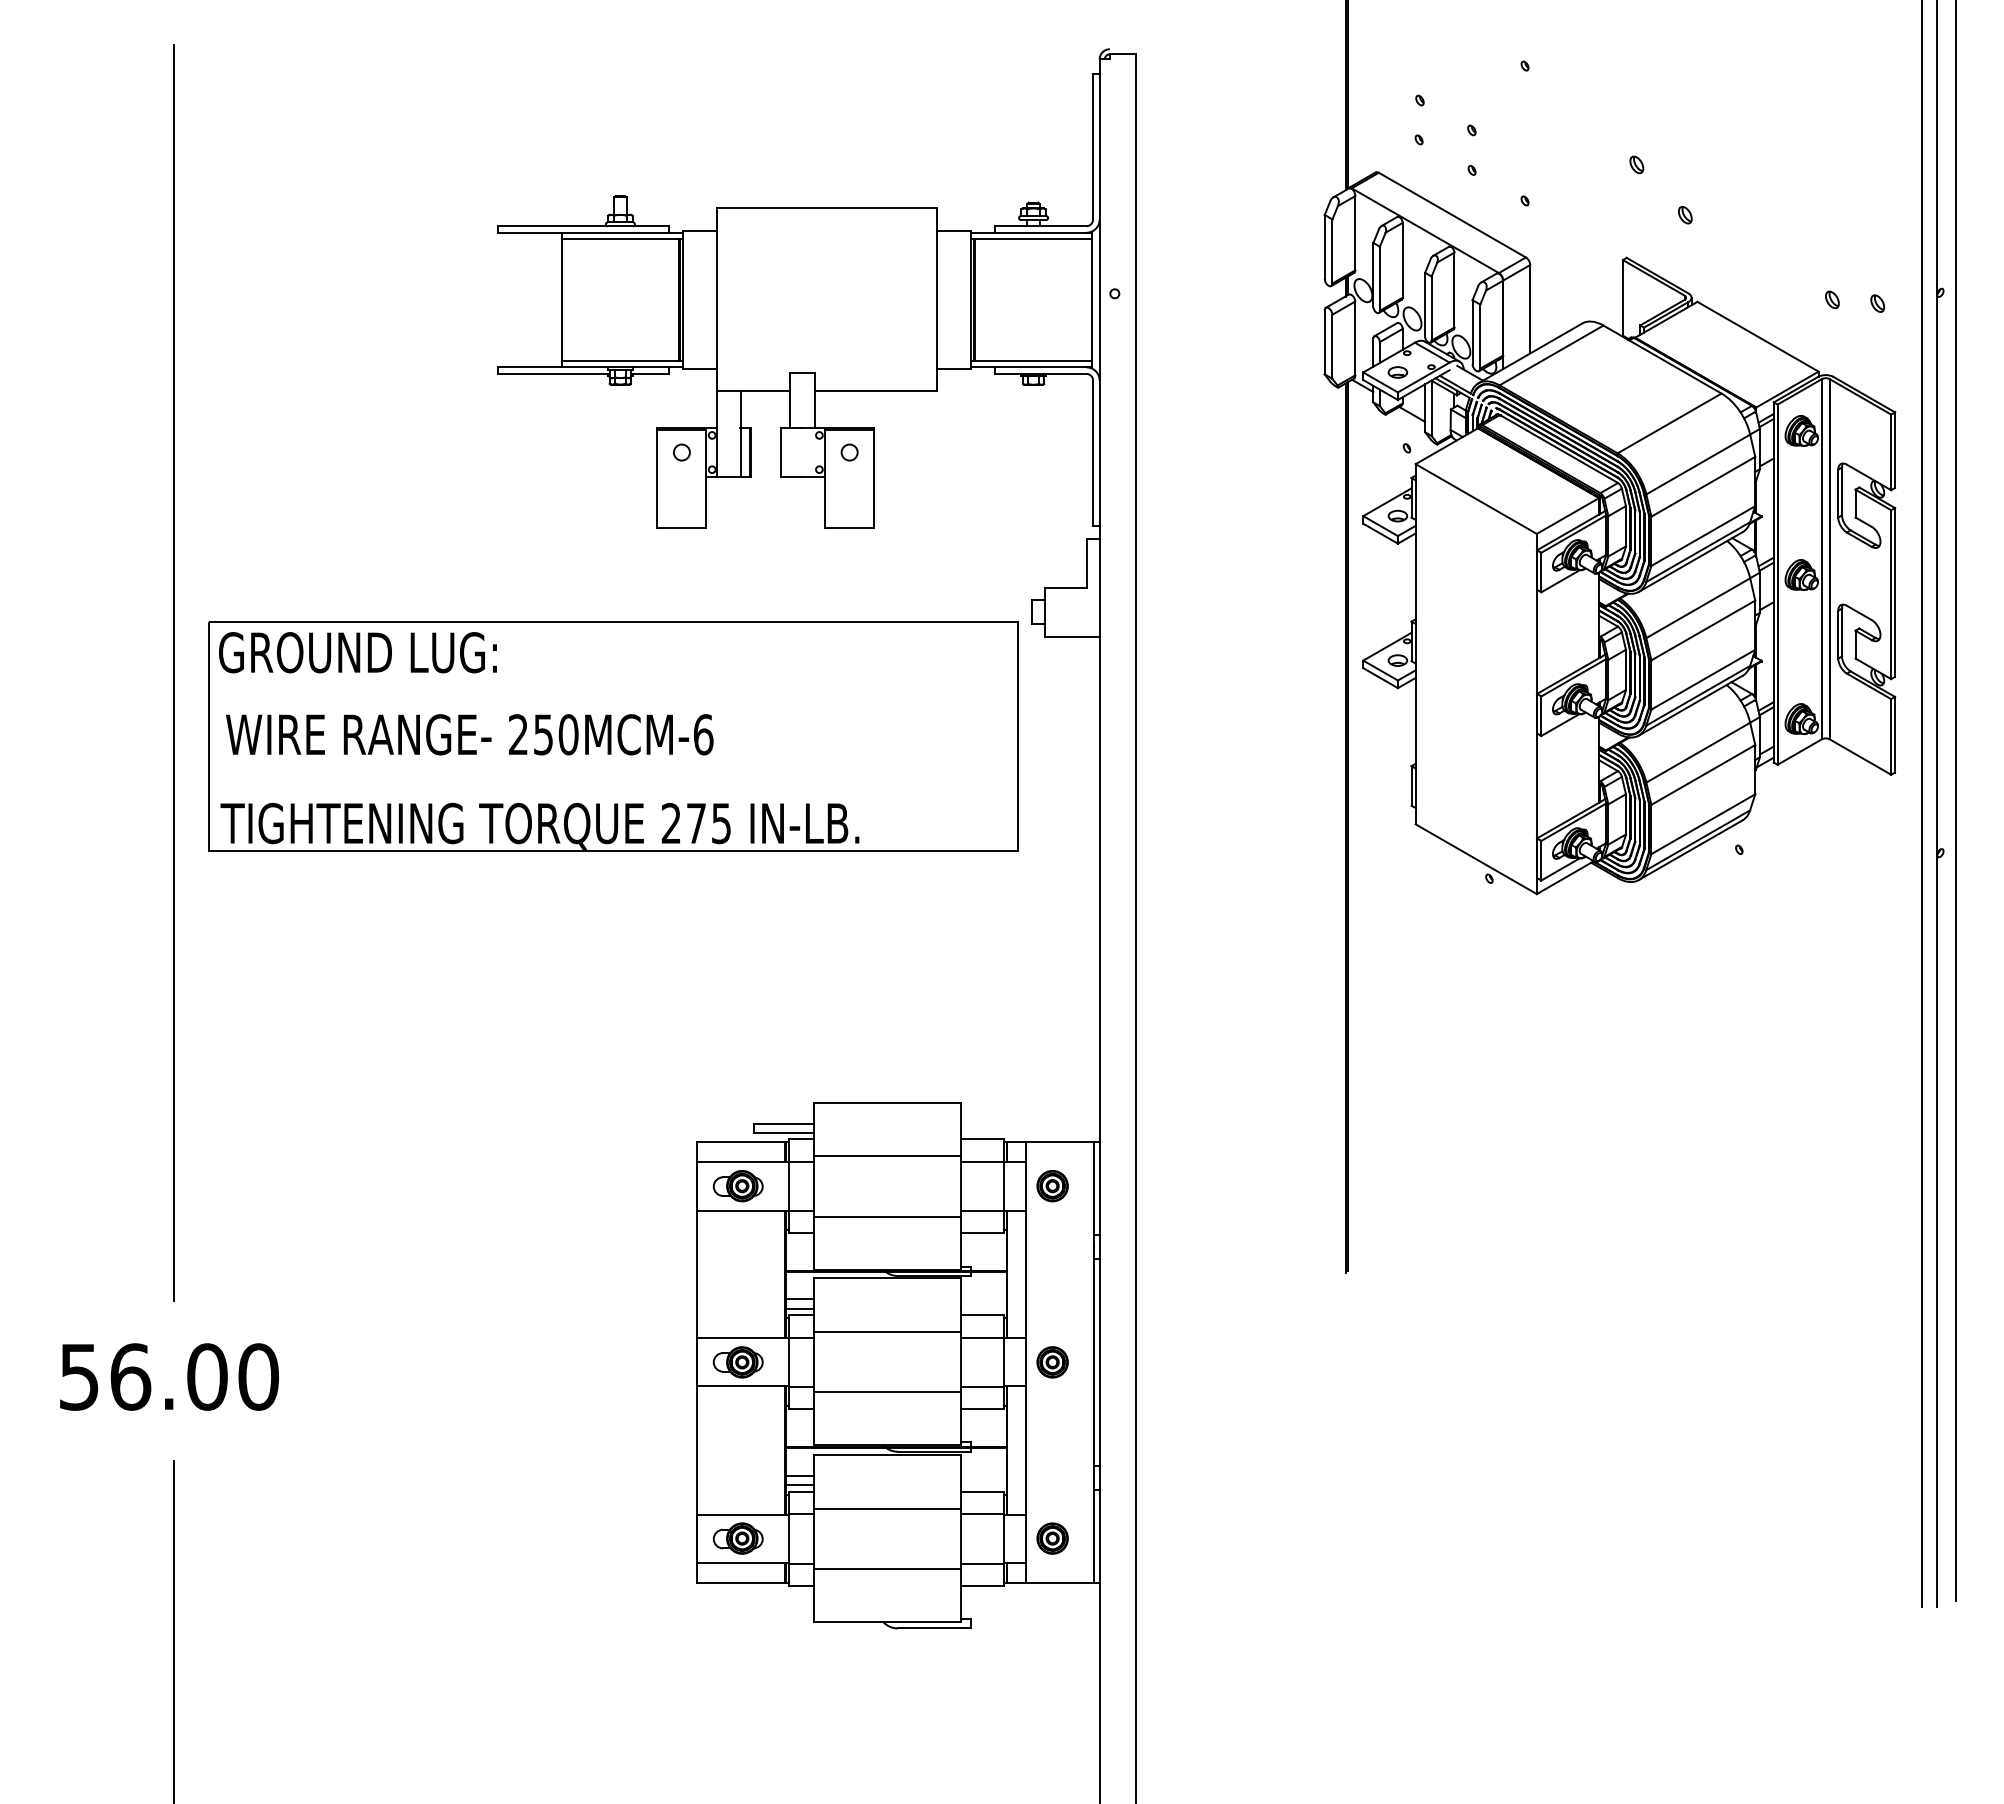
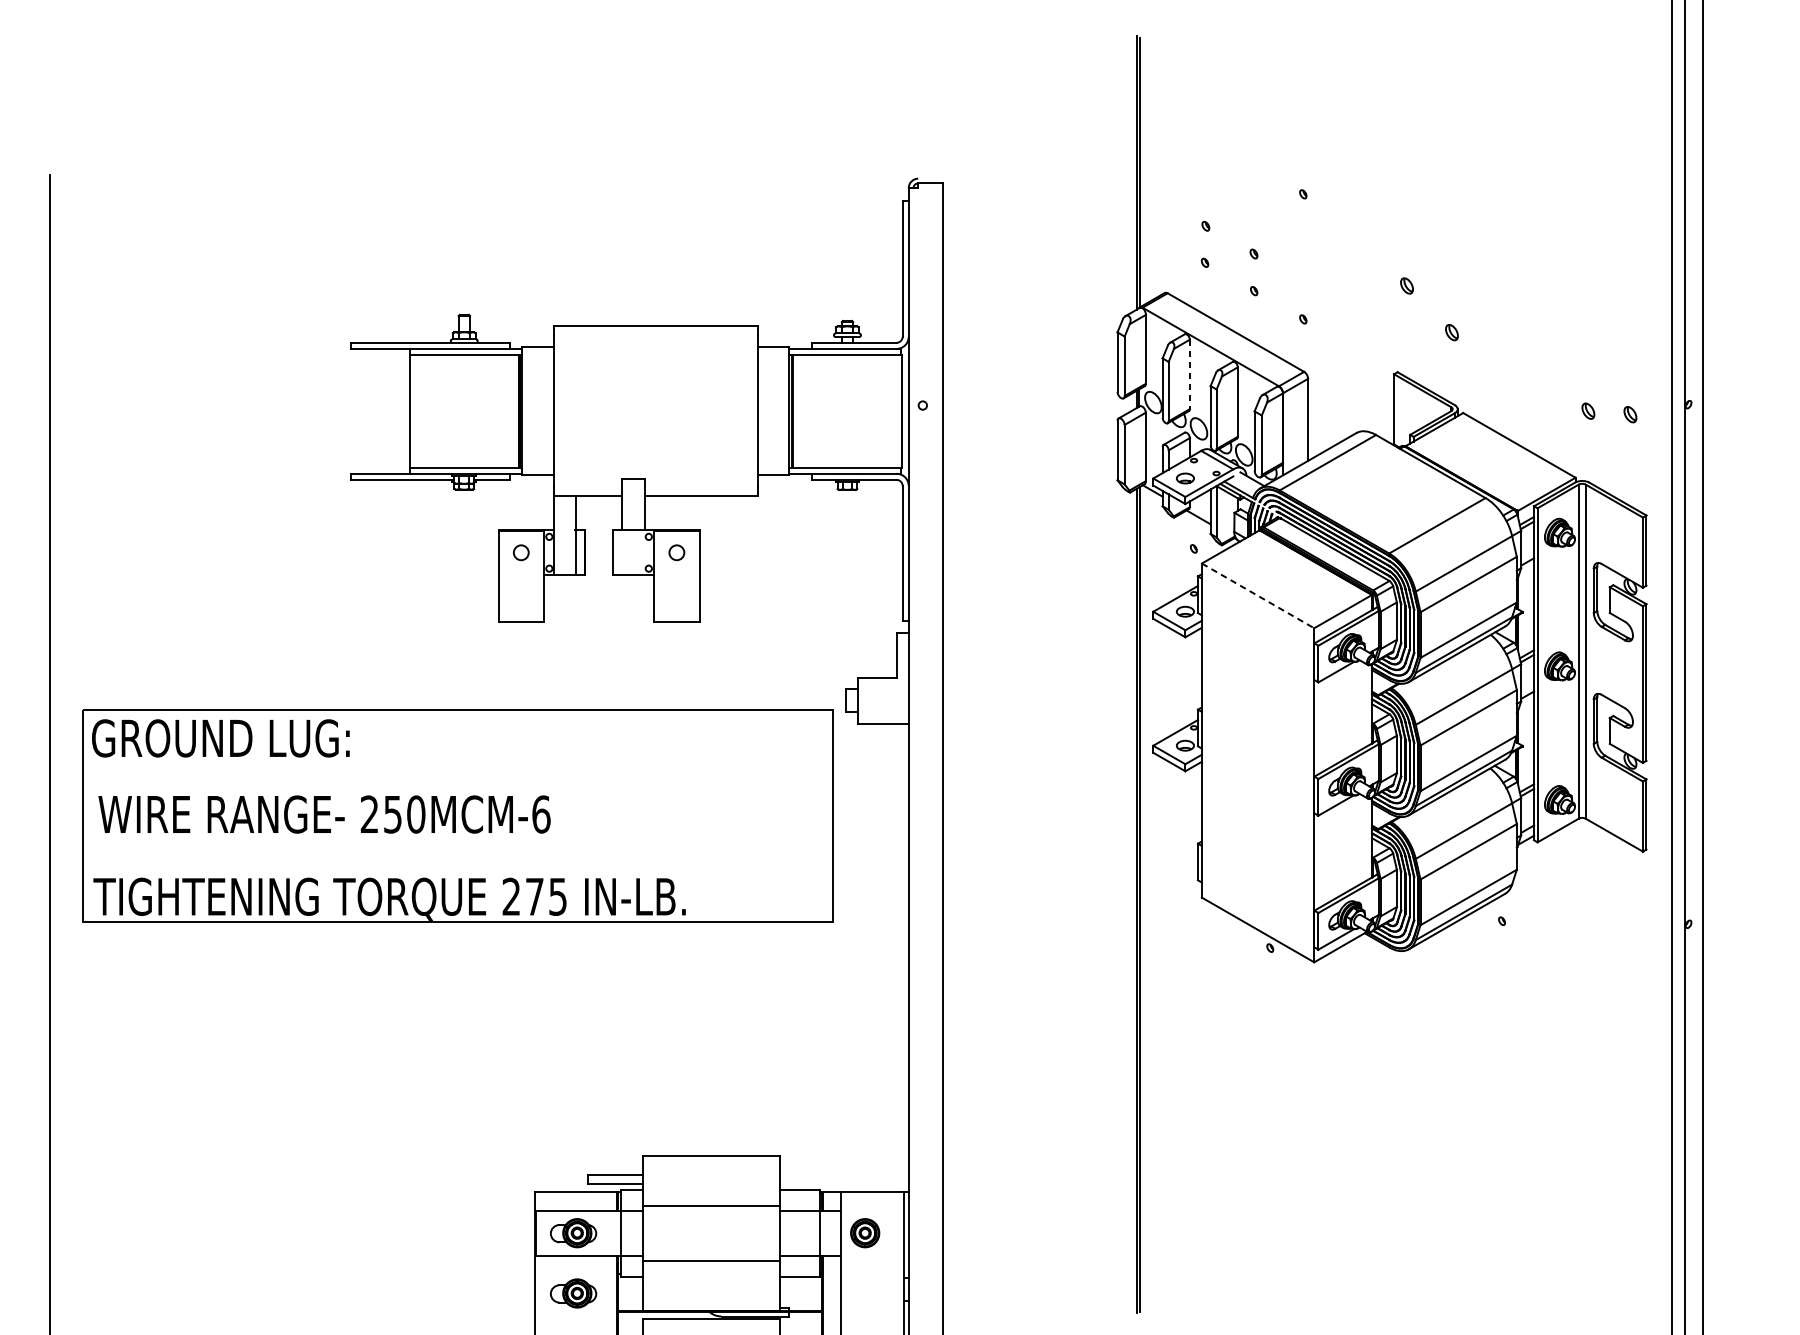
line: (1402, 260) -> (1189, 374), solid -> dashed
line: (1476, 499) -> (1258, 596), solid -> dashed
part: (737, 1251) -> (572, 1293), added

